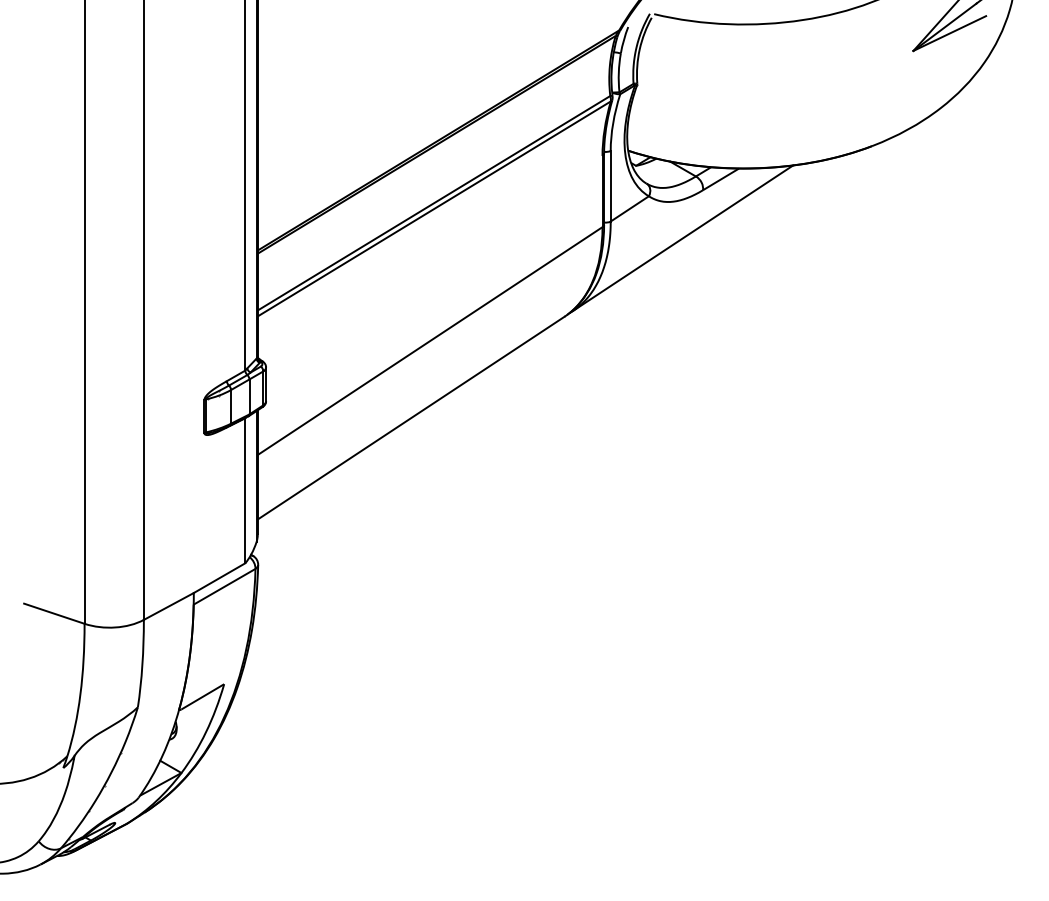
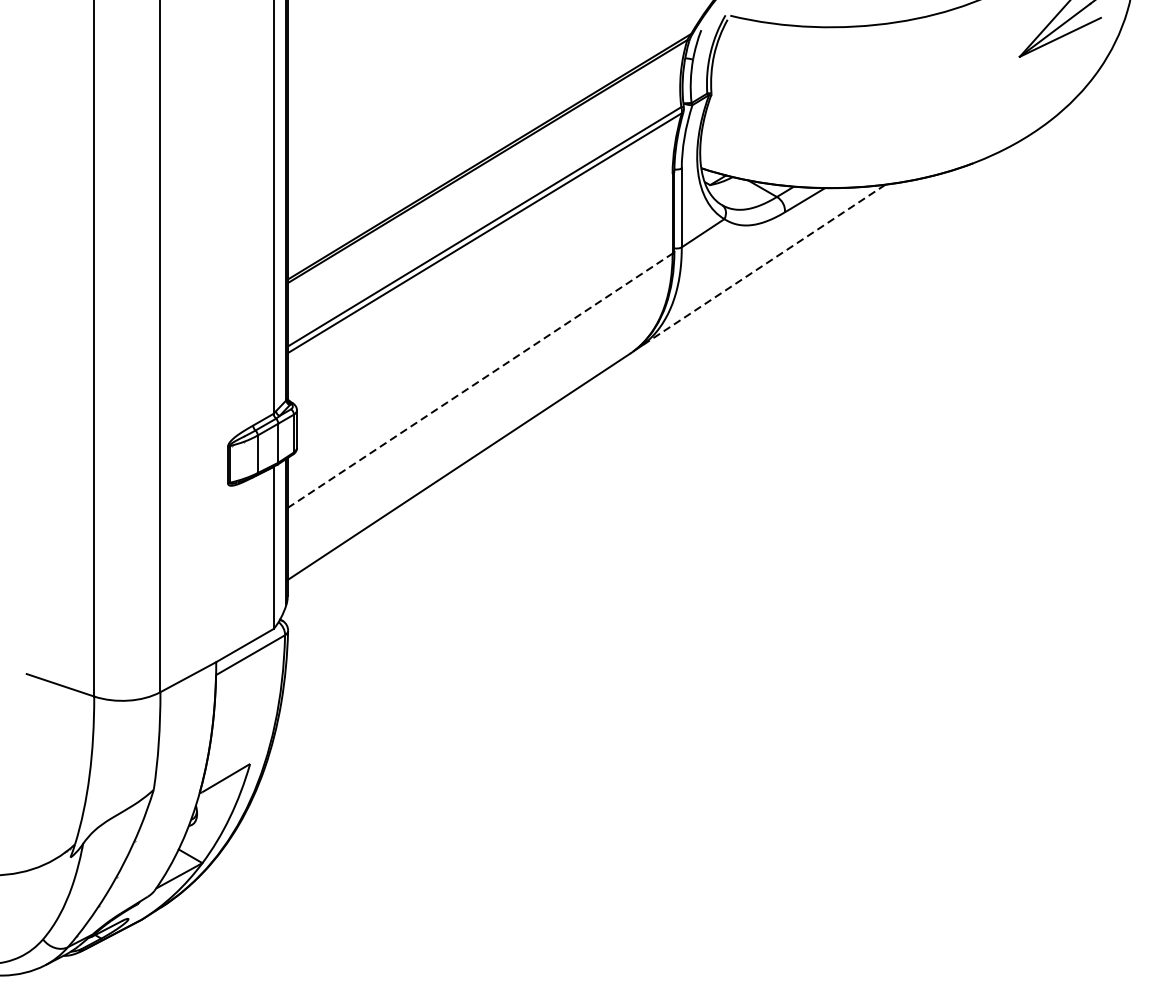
line: (682, 238) -> (761, 266), solid -> dashed
line: (430, 341) -> (480, 381), solid -> dashed

